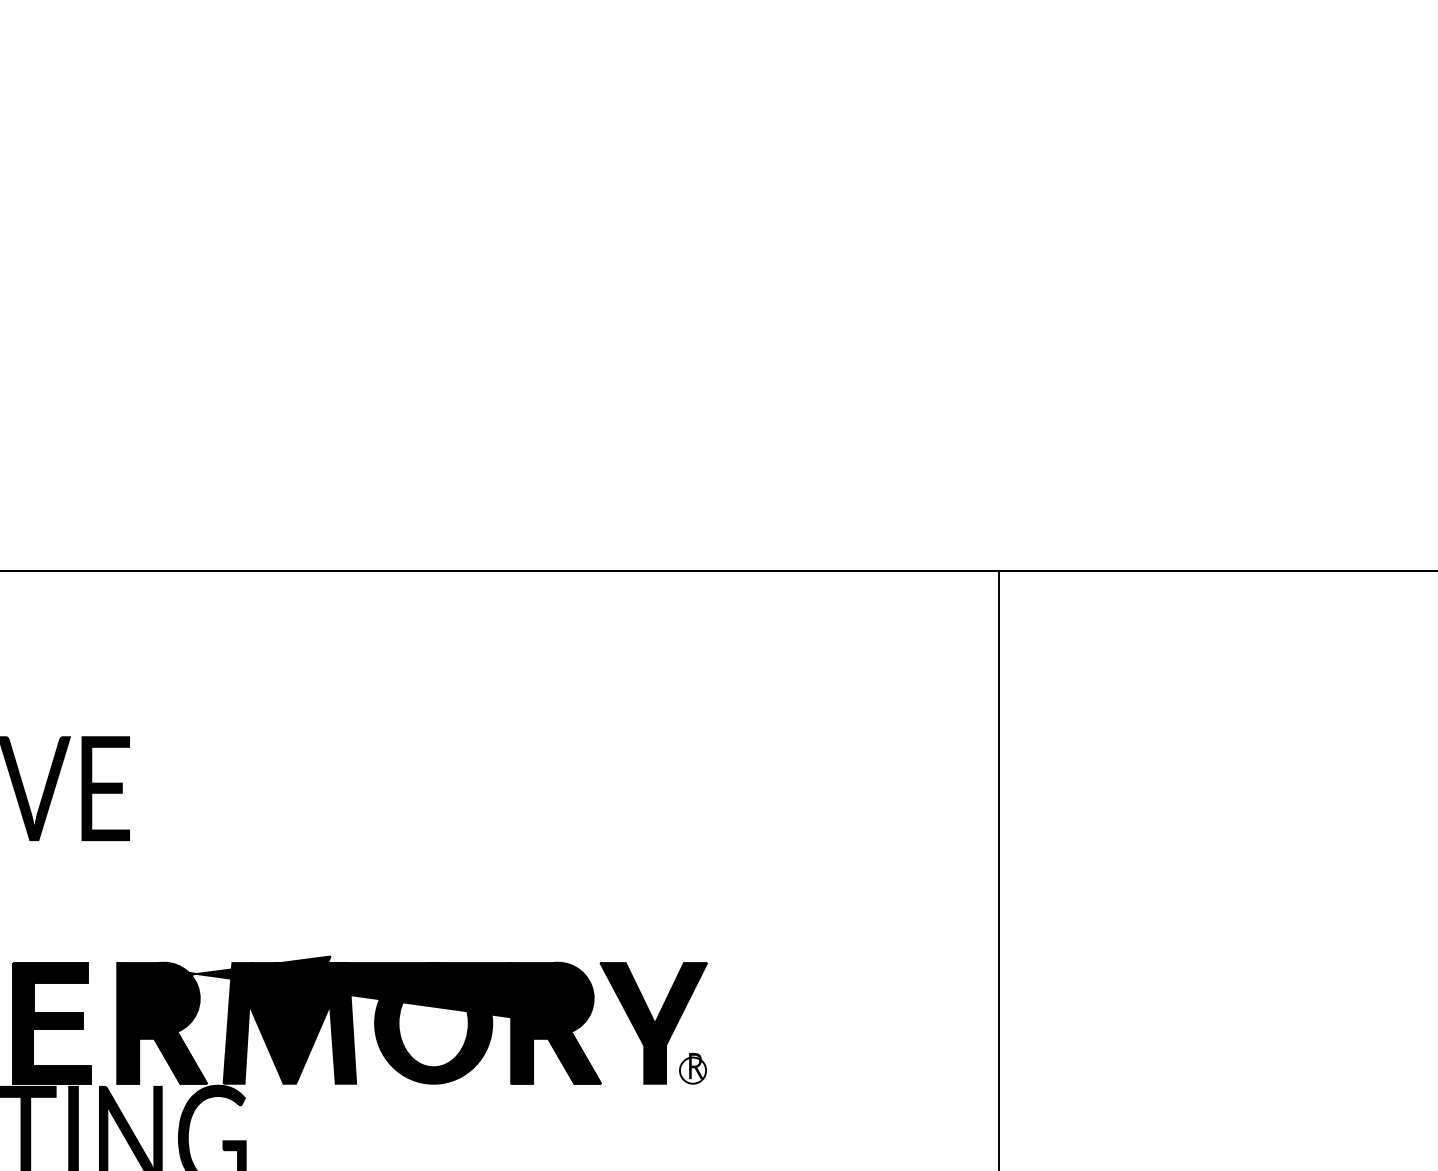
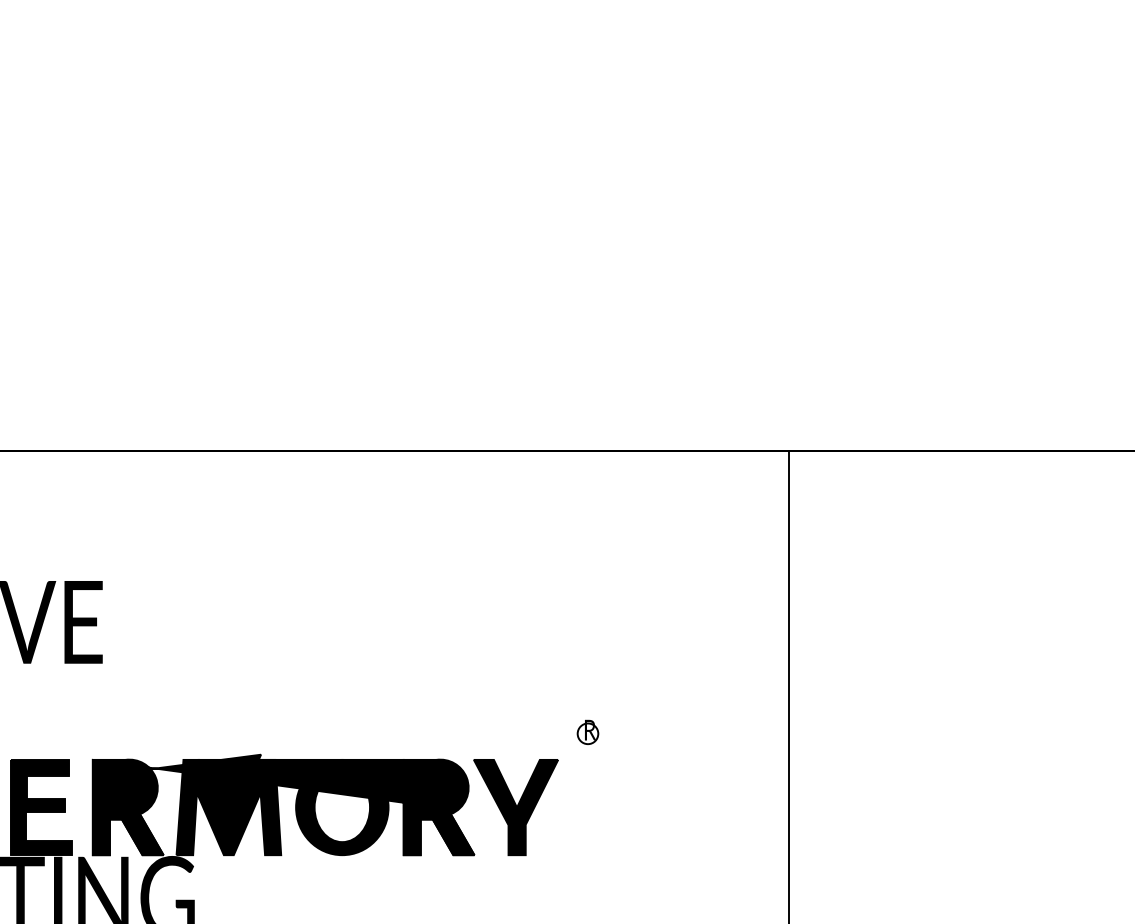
part: (692, 1067) -> (587, 731), moved

